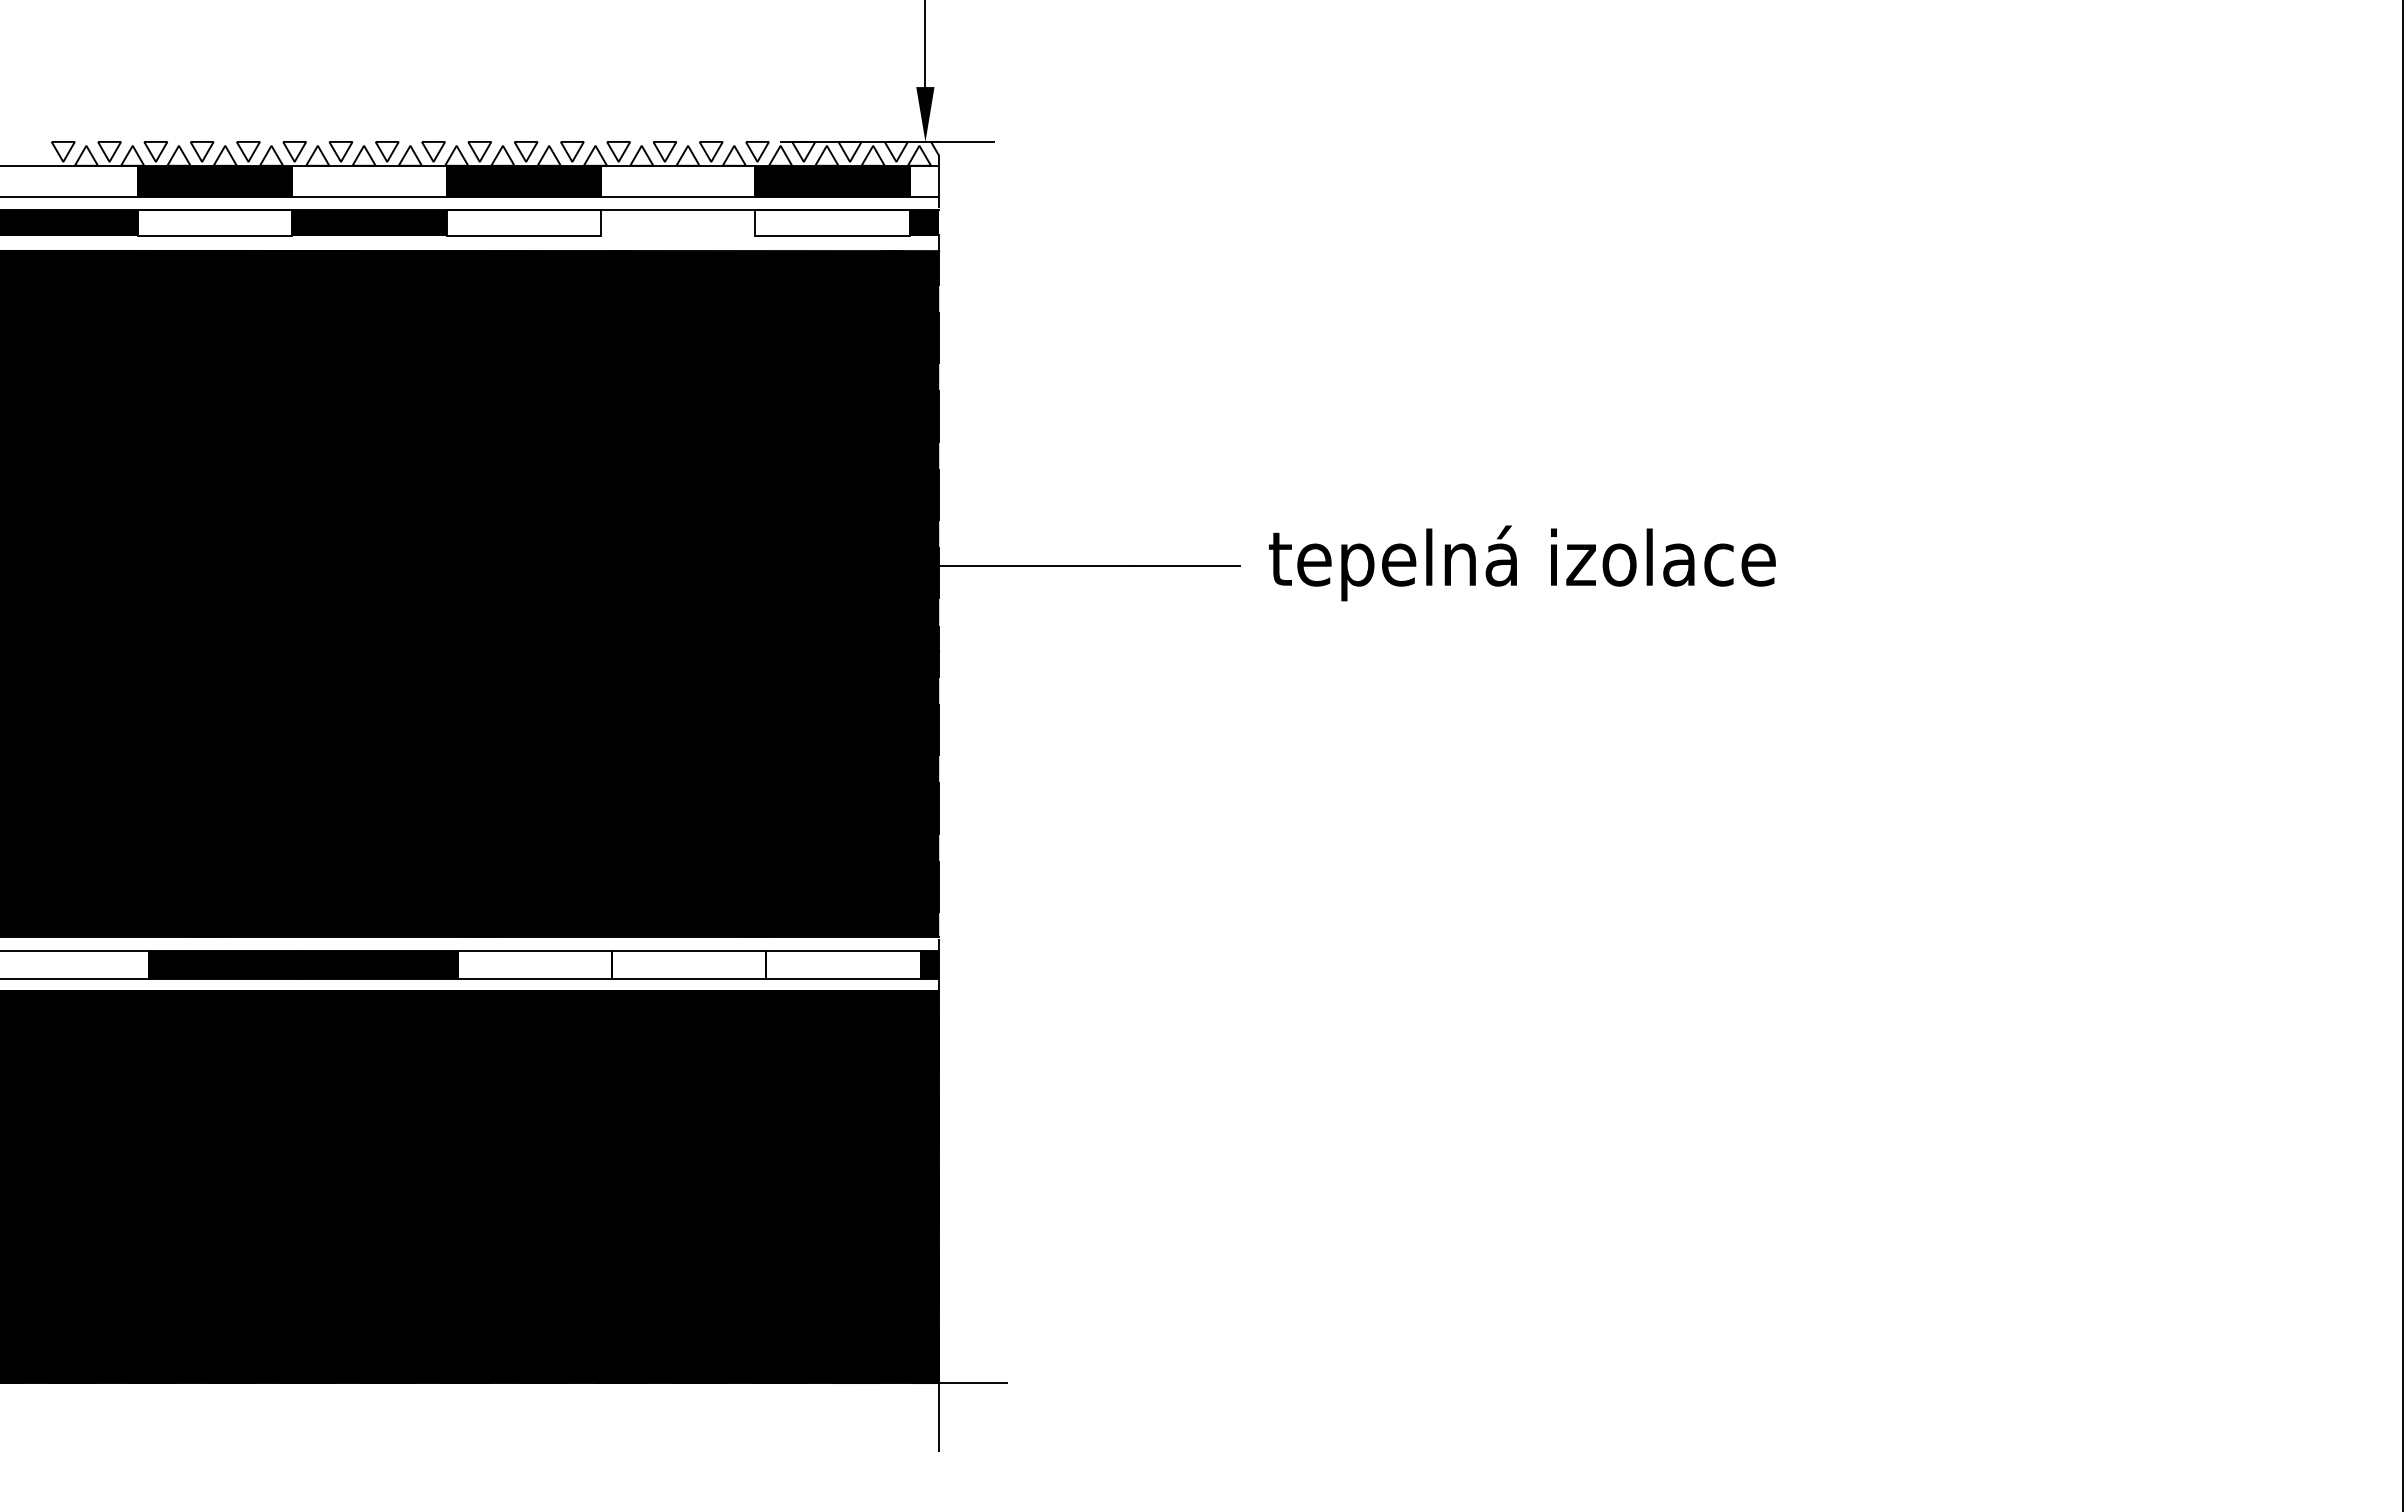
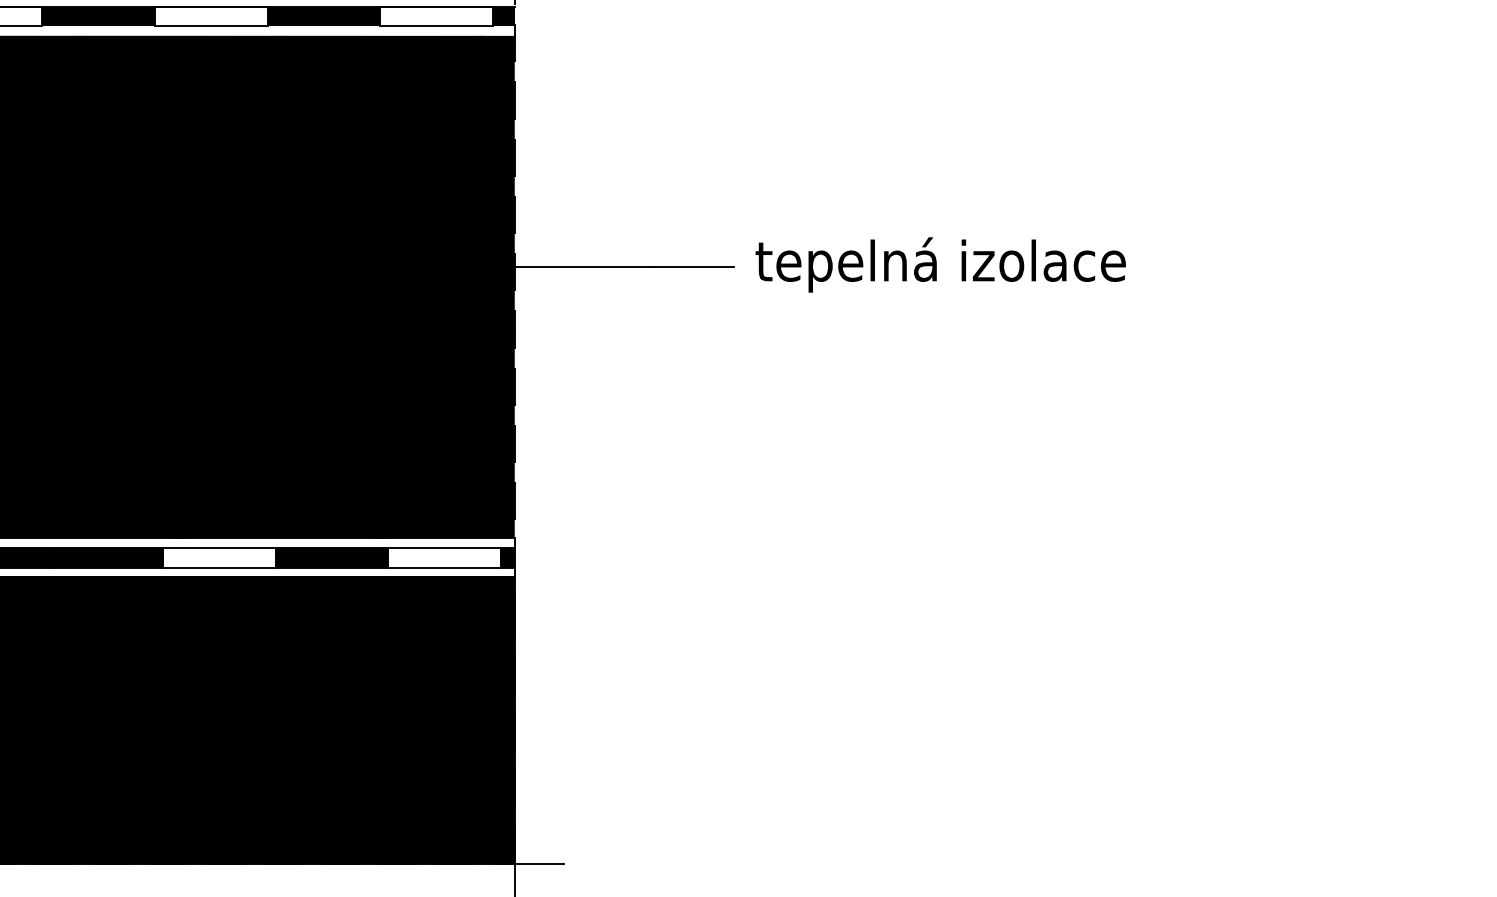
fill: (678, 223) -> (324, 16), added
fill: (688, 964) -> (331, 558), added

